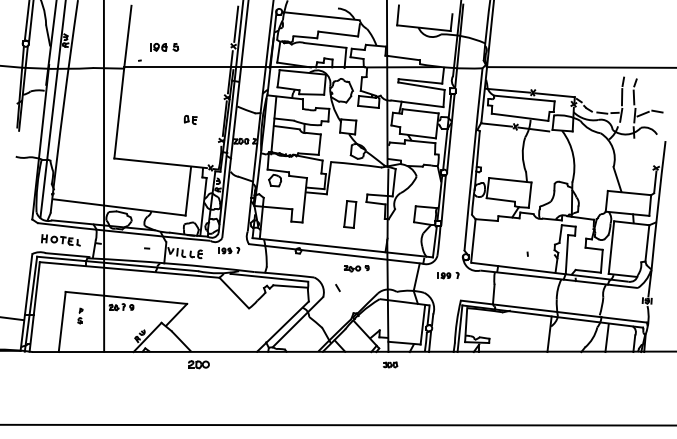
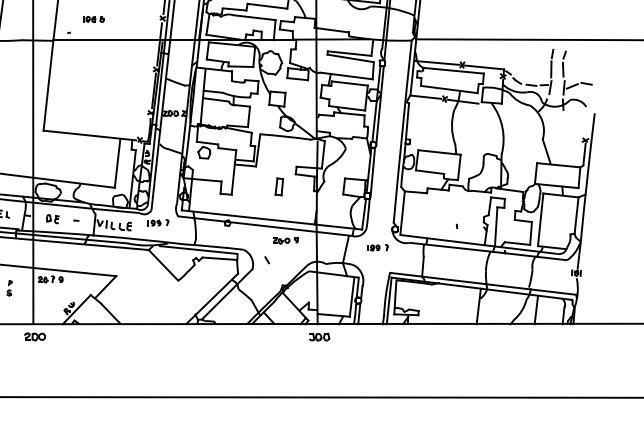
part: (164, 46) -> (93, 18), size x0.71
part: (190, 119) -> (52, 218), moved
part: (349, 214) -> (278, 186), size x0.62
part: (198, 364) -> (34, 336), moved
part: (390, 364) -> (319, 336), size x1.43

